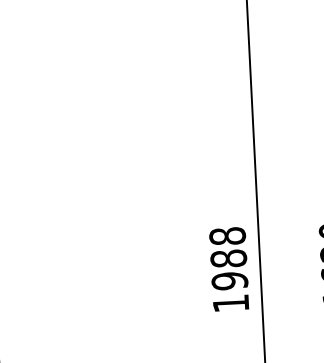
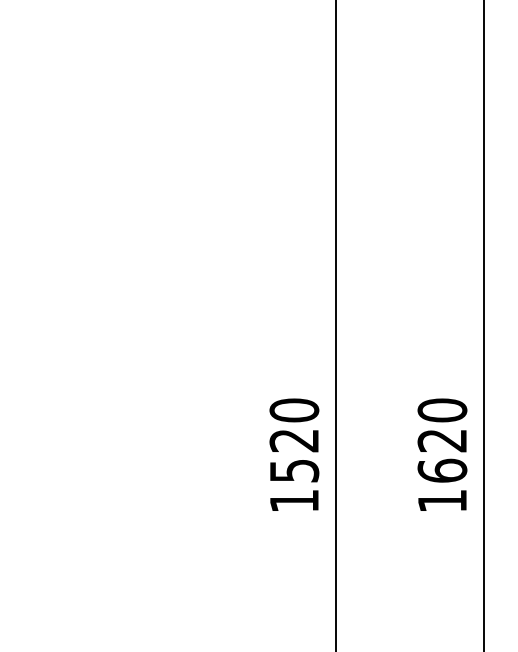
text: (228, 258) -> (294, 440), 1988 -> 1520

